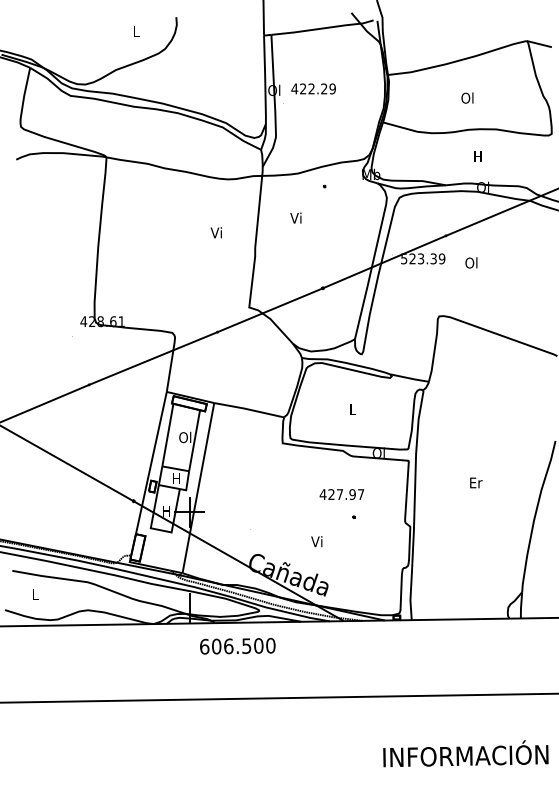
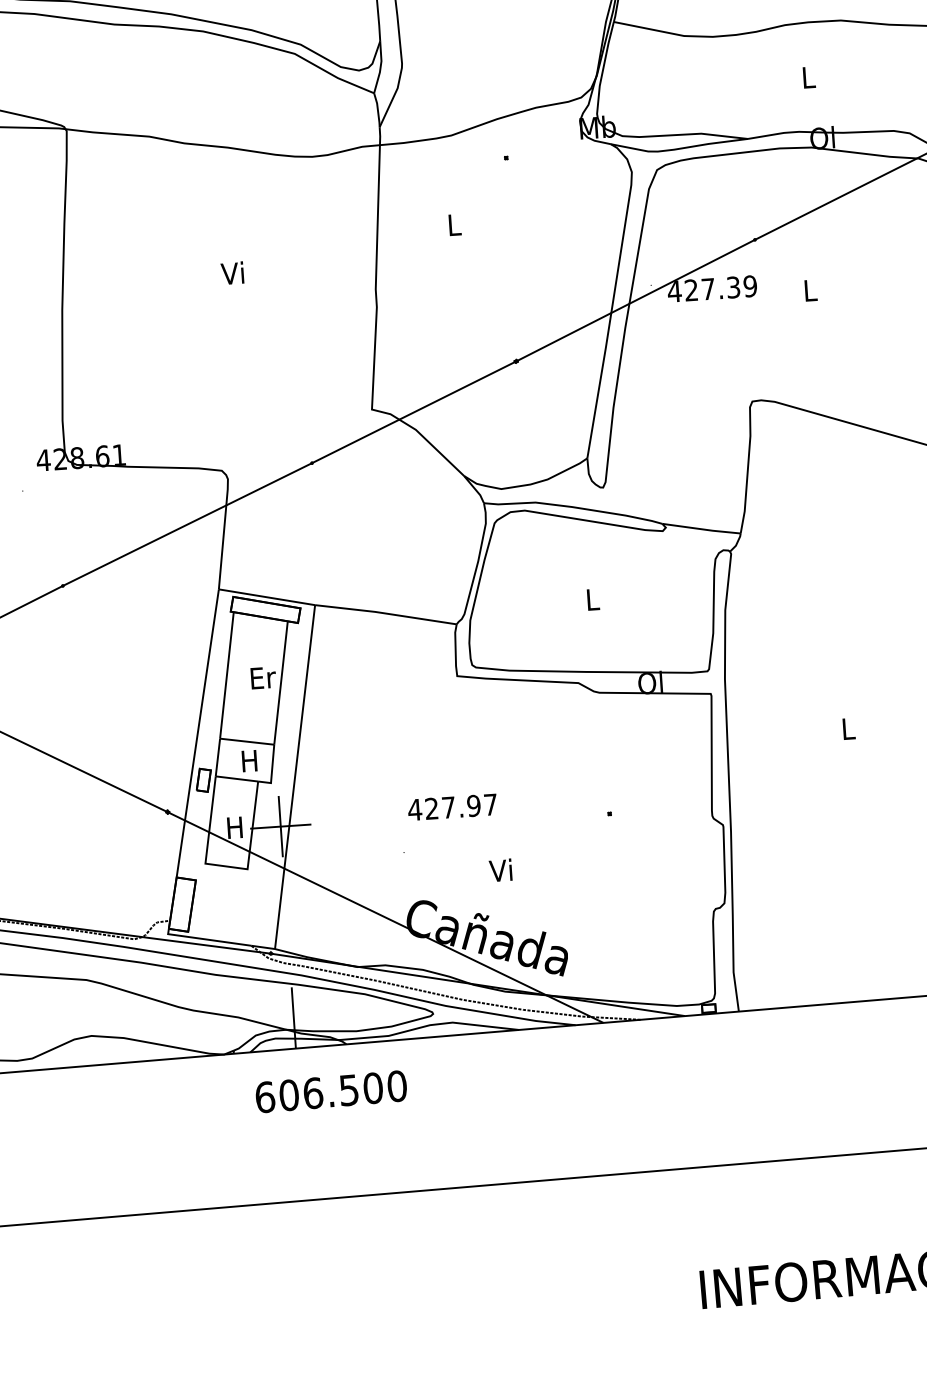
text: (477, 156) -> (807, 77), H -> L
text: (295, 217) -> (452, 223), Vi -> L
text: (215, 232) -> (230, 272), moved
text: (412, 258) -> (691, 289), 523.39 -> 427.39
text: (471, 262) -> (809, 289), Ol -> L
text: (185, 437) -> (262, 677), Ol -> Er
text: (476, 482) -> (849, 728), Er -> L
text: (341, 494) -> (451, 807), moved
text: (316, 541) -> (500, 870), moved
text: (237, 645) -> (330, 1090), moved

